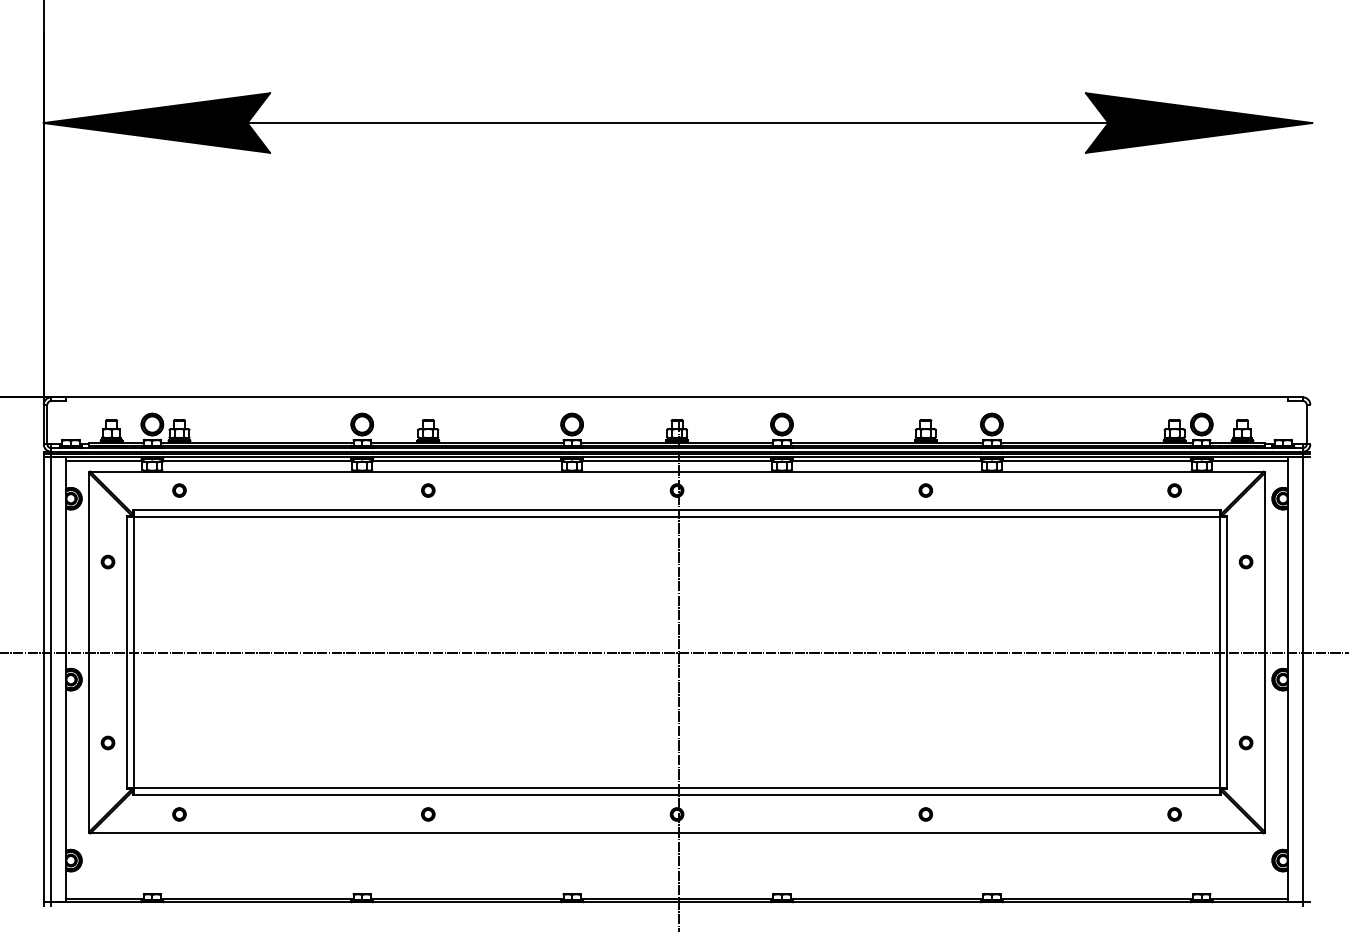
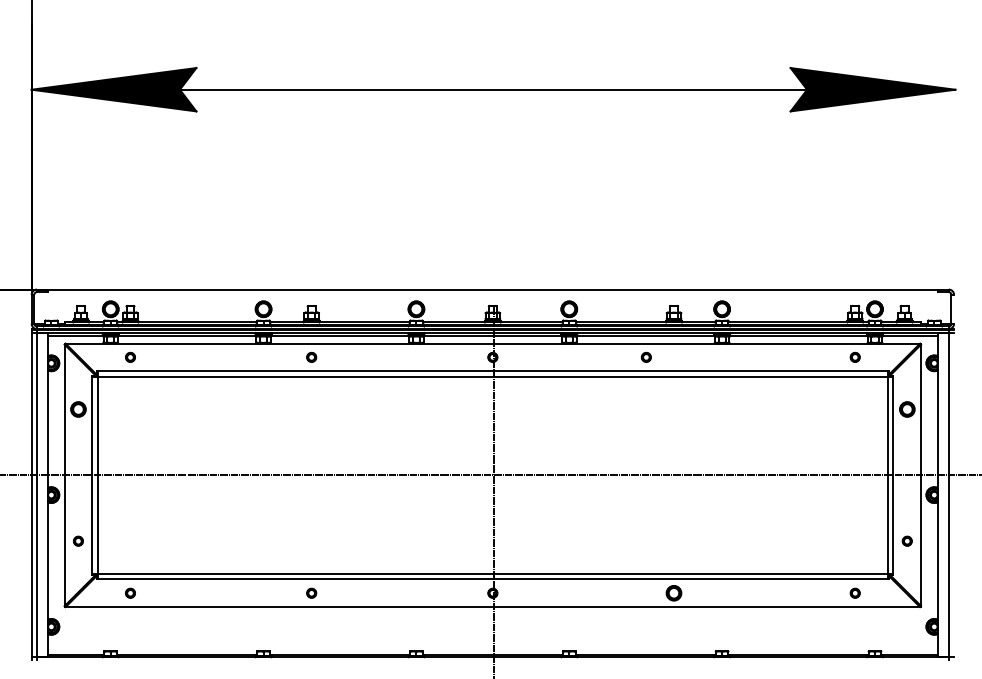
part: (925, 490) -> (646, 357), moved
part: (107, 561) -> (78, 409), size x1.6
part: (1245, 561) -> (906, 409), size x1.6
part: (925, 814) -> (673, 593), size x1.6

